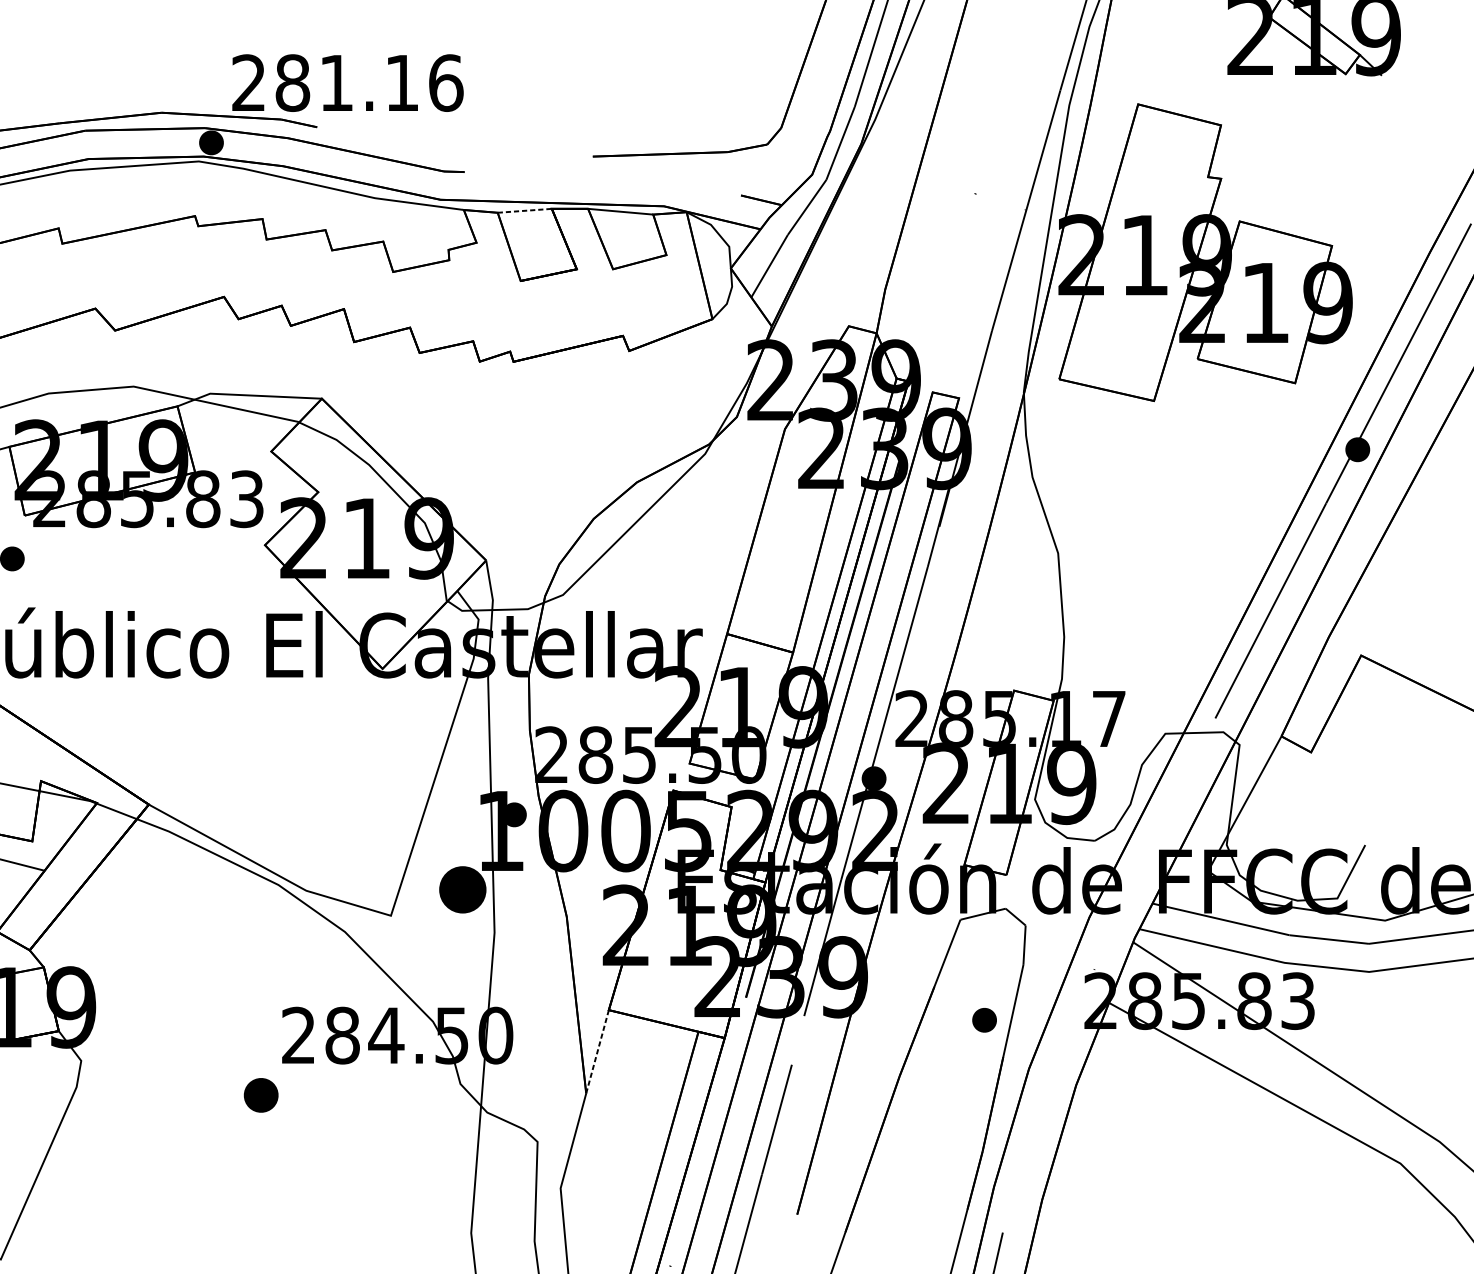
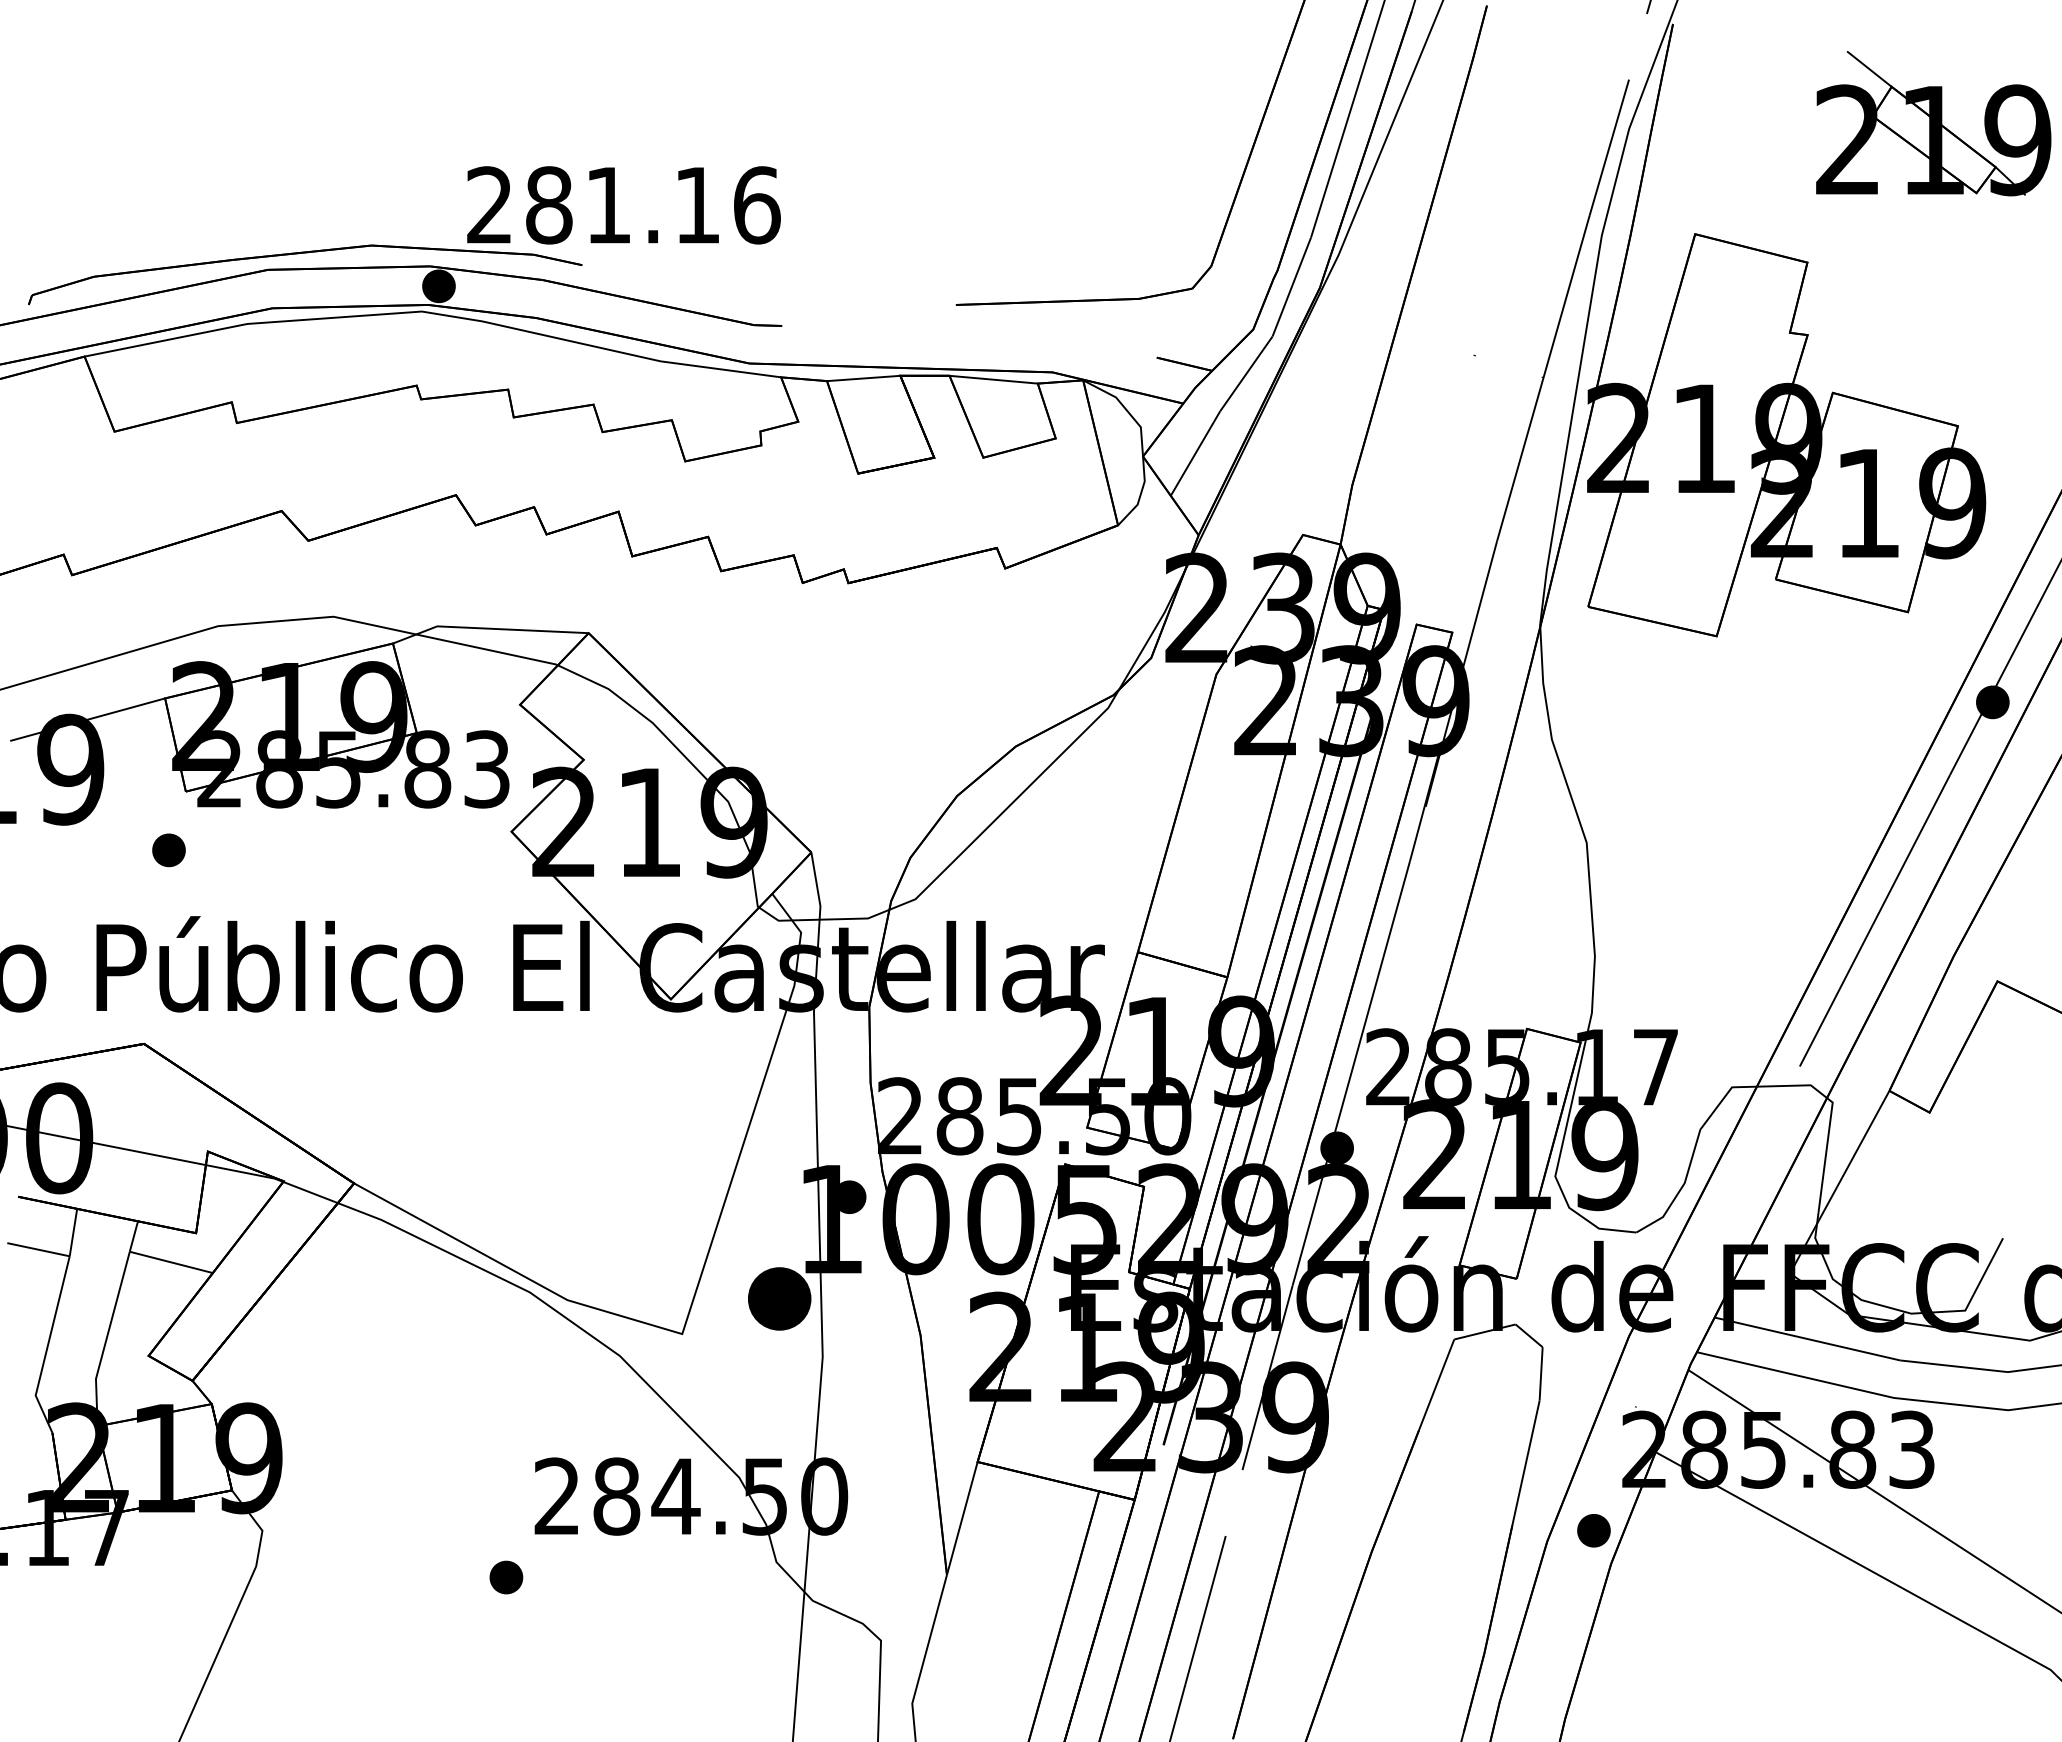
line: (524, 210) -> (863, 378), dashed -> solid
part: (984, 1020) -> (1593, 1530), moved
line: (597, 1051) -> (962, 1518), dashed -> solid
part: (261, 1095) -> (506, 1577), size x0.71

